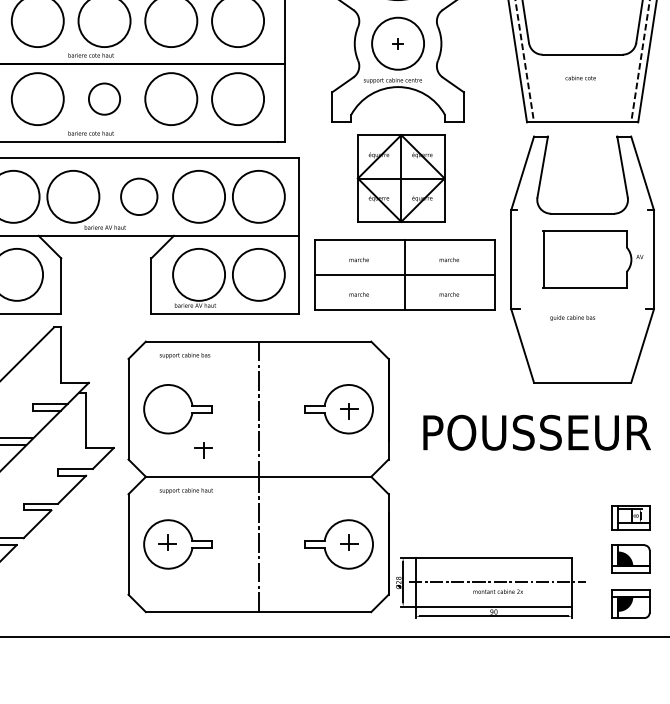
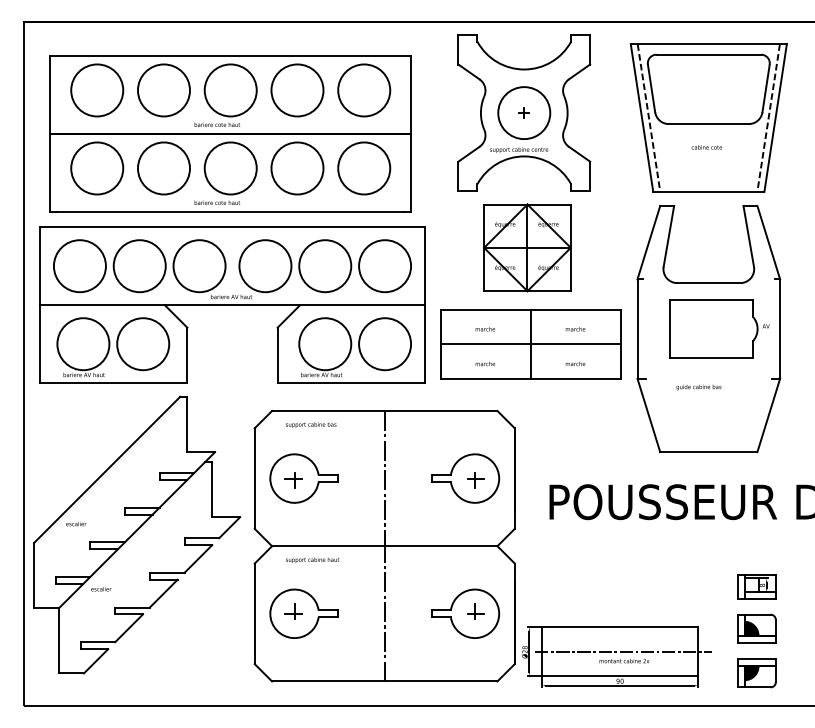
circle: (104, 99) -> (230, 168), size x1.67
circle: (139, 197) -> (265, 266), size x1.43
part: (203, 450) -> (293, 480), moved

